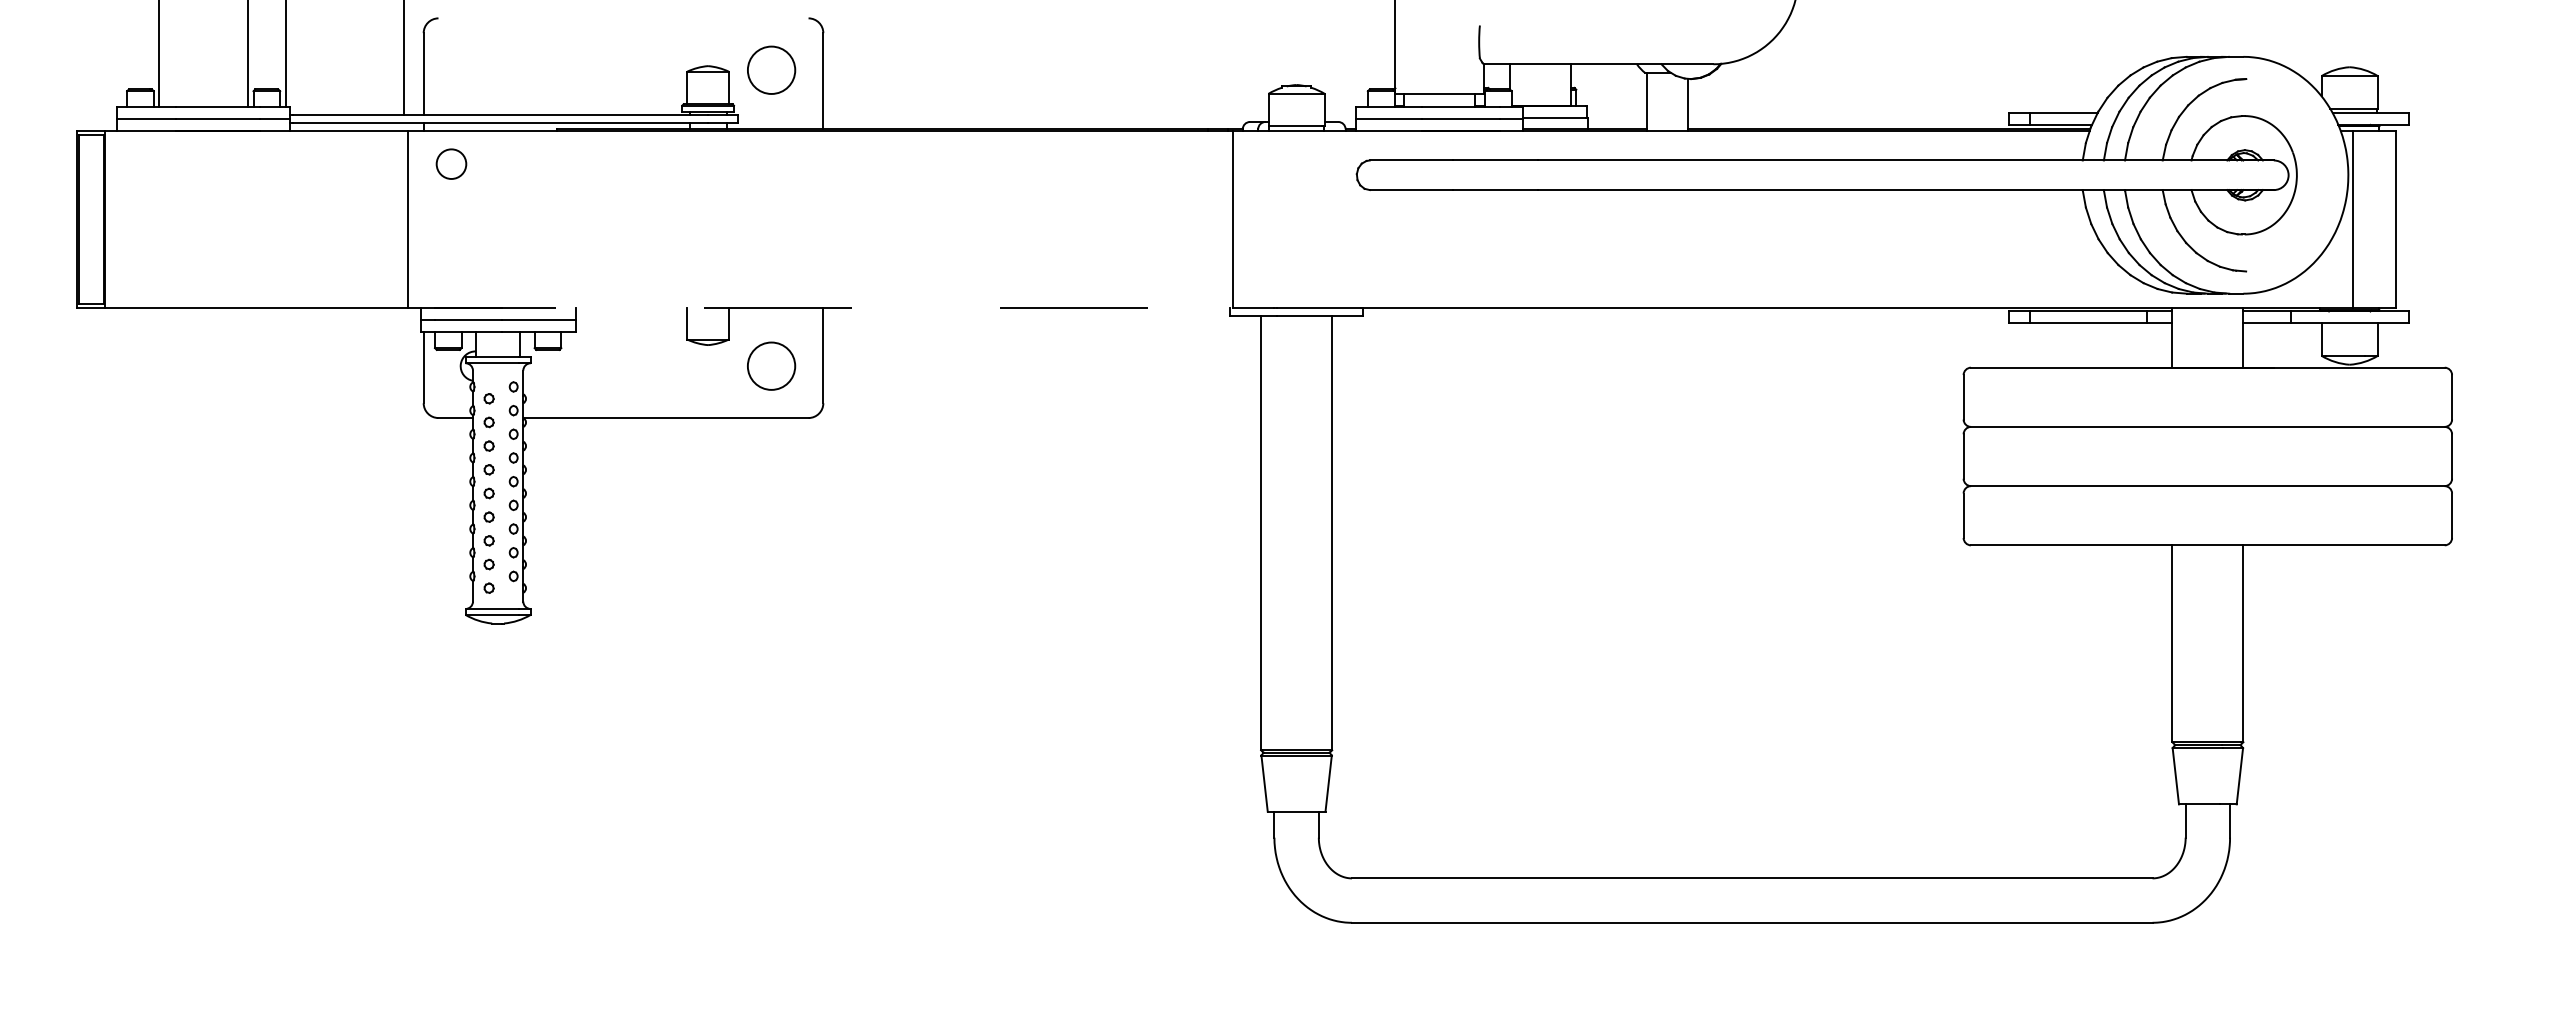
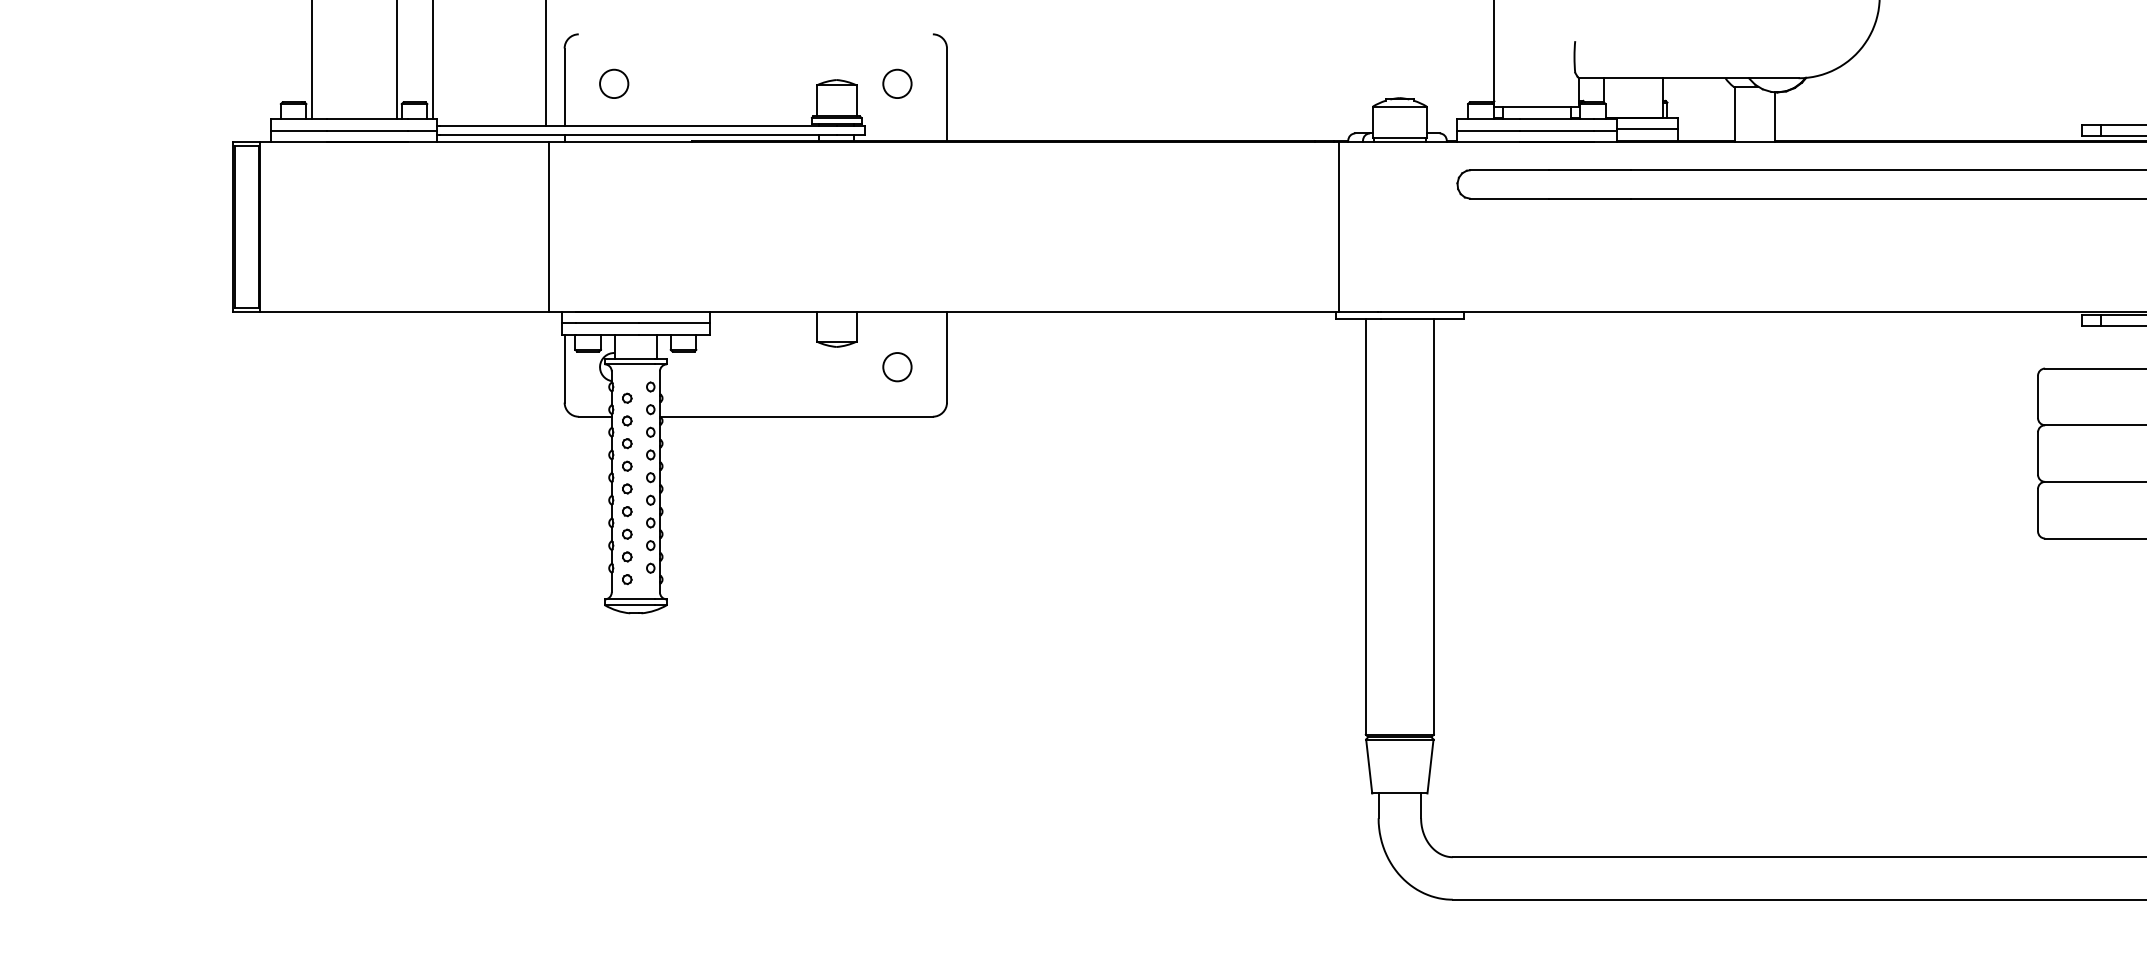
circle: (771, 69) -> (897, 83), size x0.62
circle: (451, 163) -> (614, 83), moved
line: (820, 308) -> (944, 311), dashed -> solid
circle: (771, 366) -> (897, 367), size x0.62

